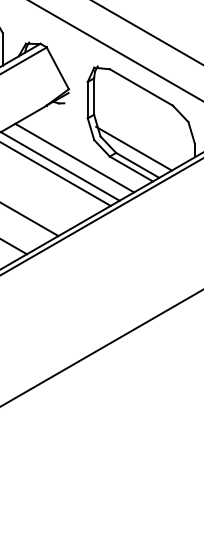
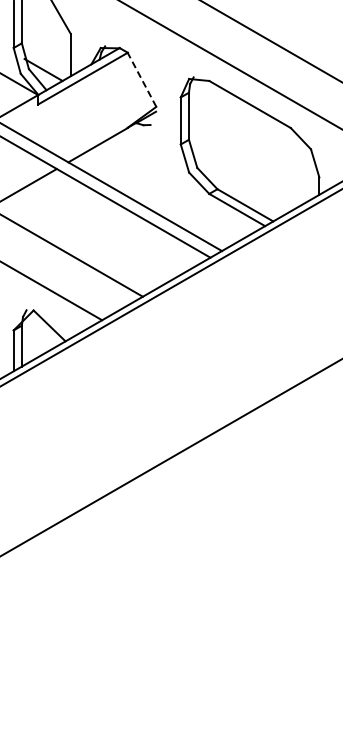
line: (57, 68) -> (141, 79), solid -> dashed
line: (133, 148) -> (240, 183), removed
line: (74, 157) -> (163, 195), removed

